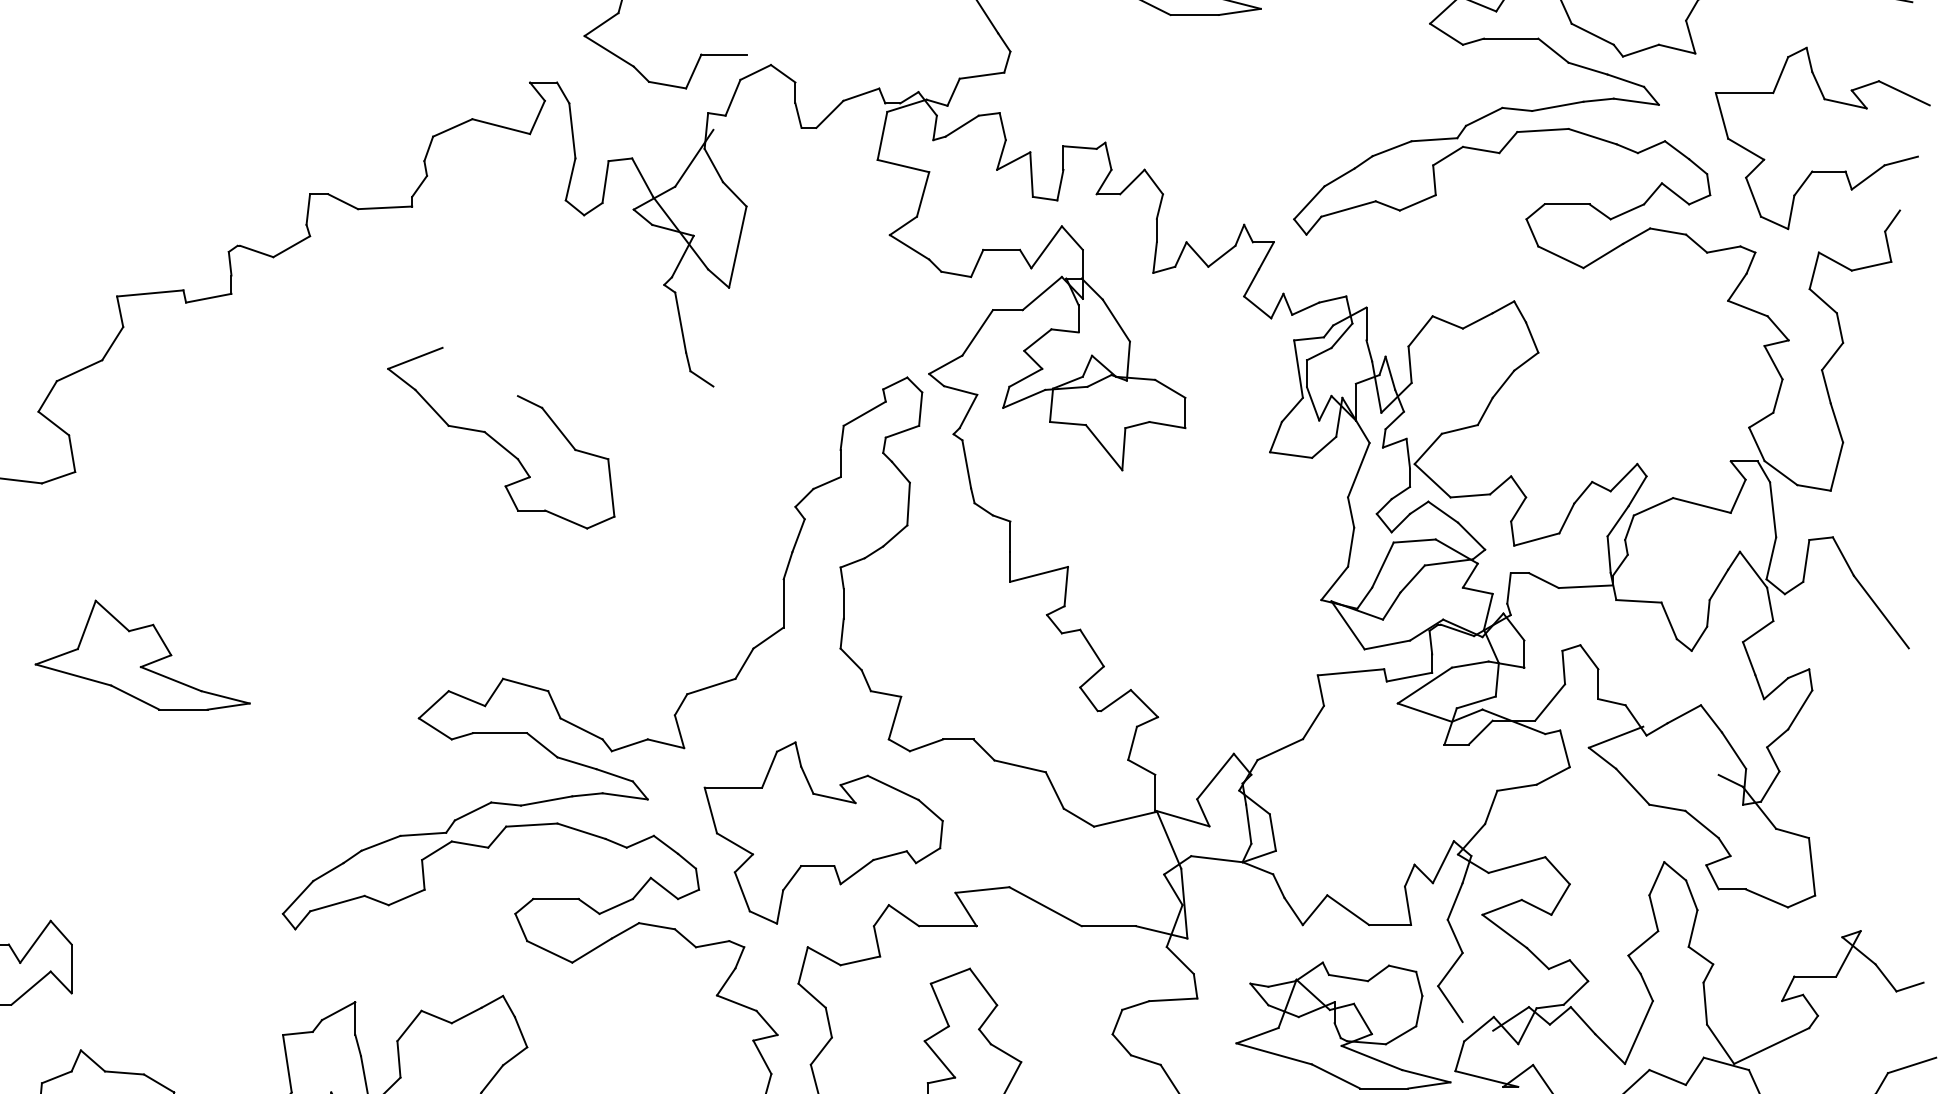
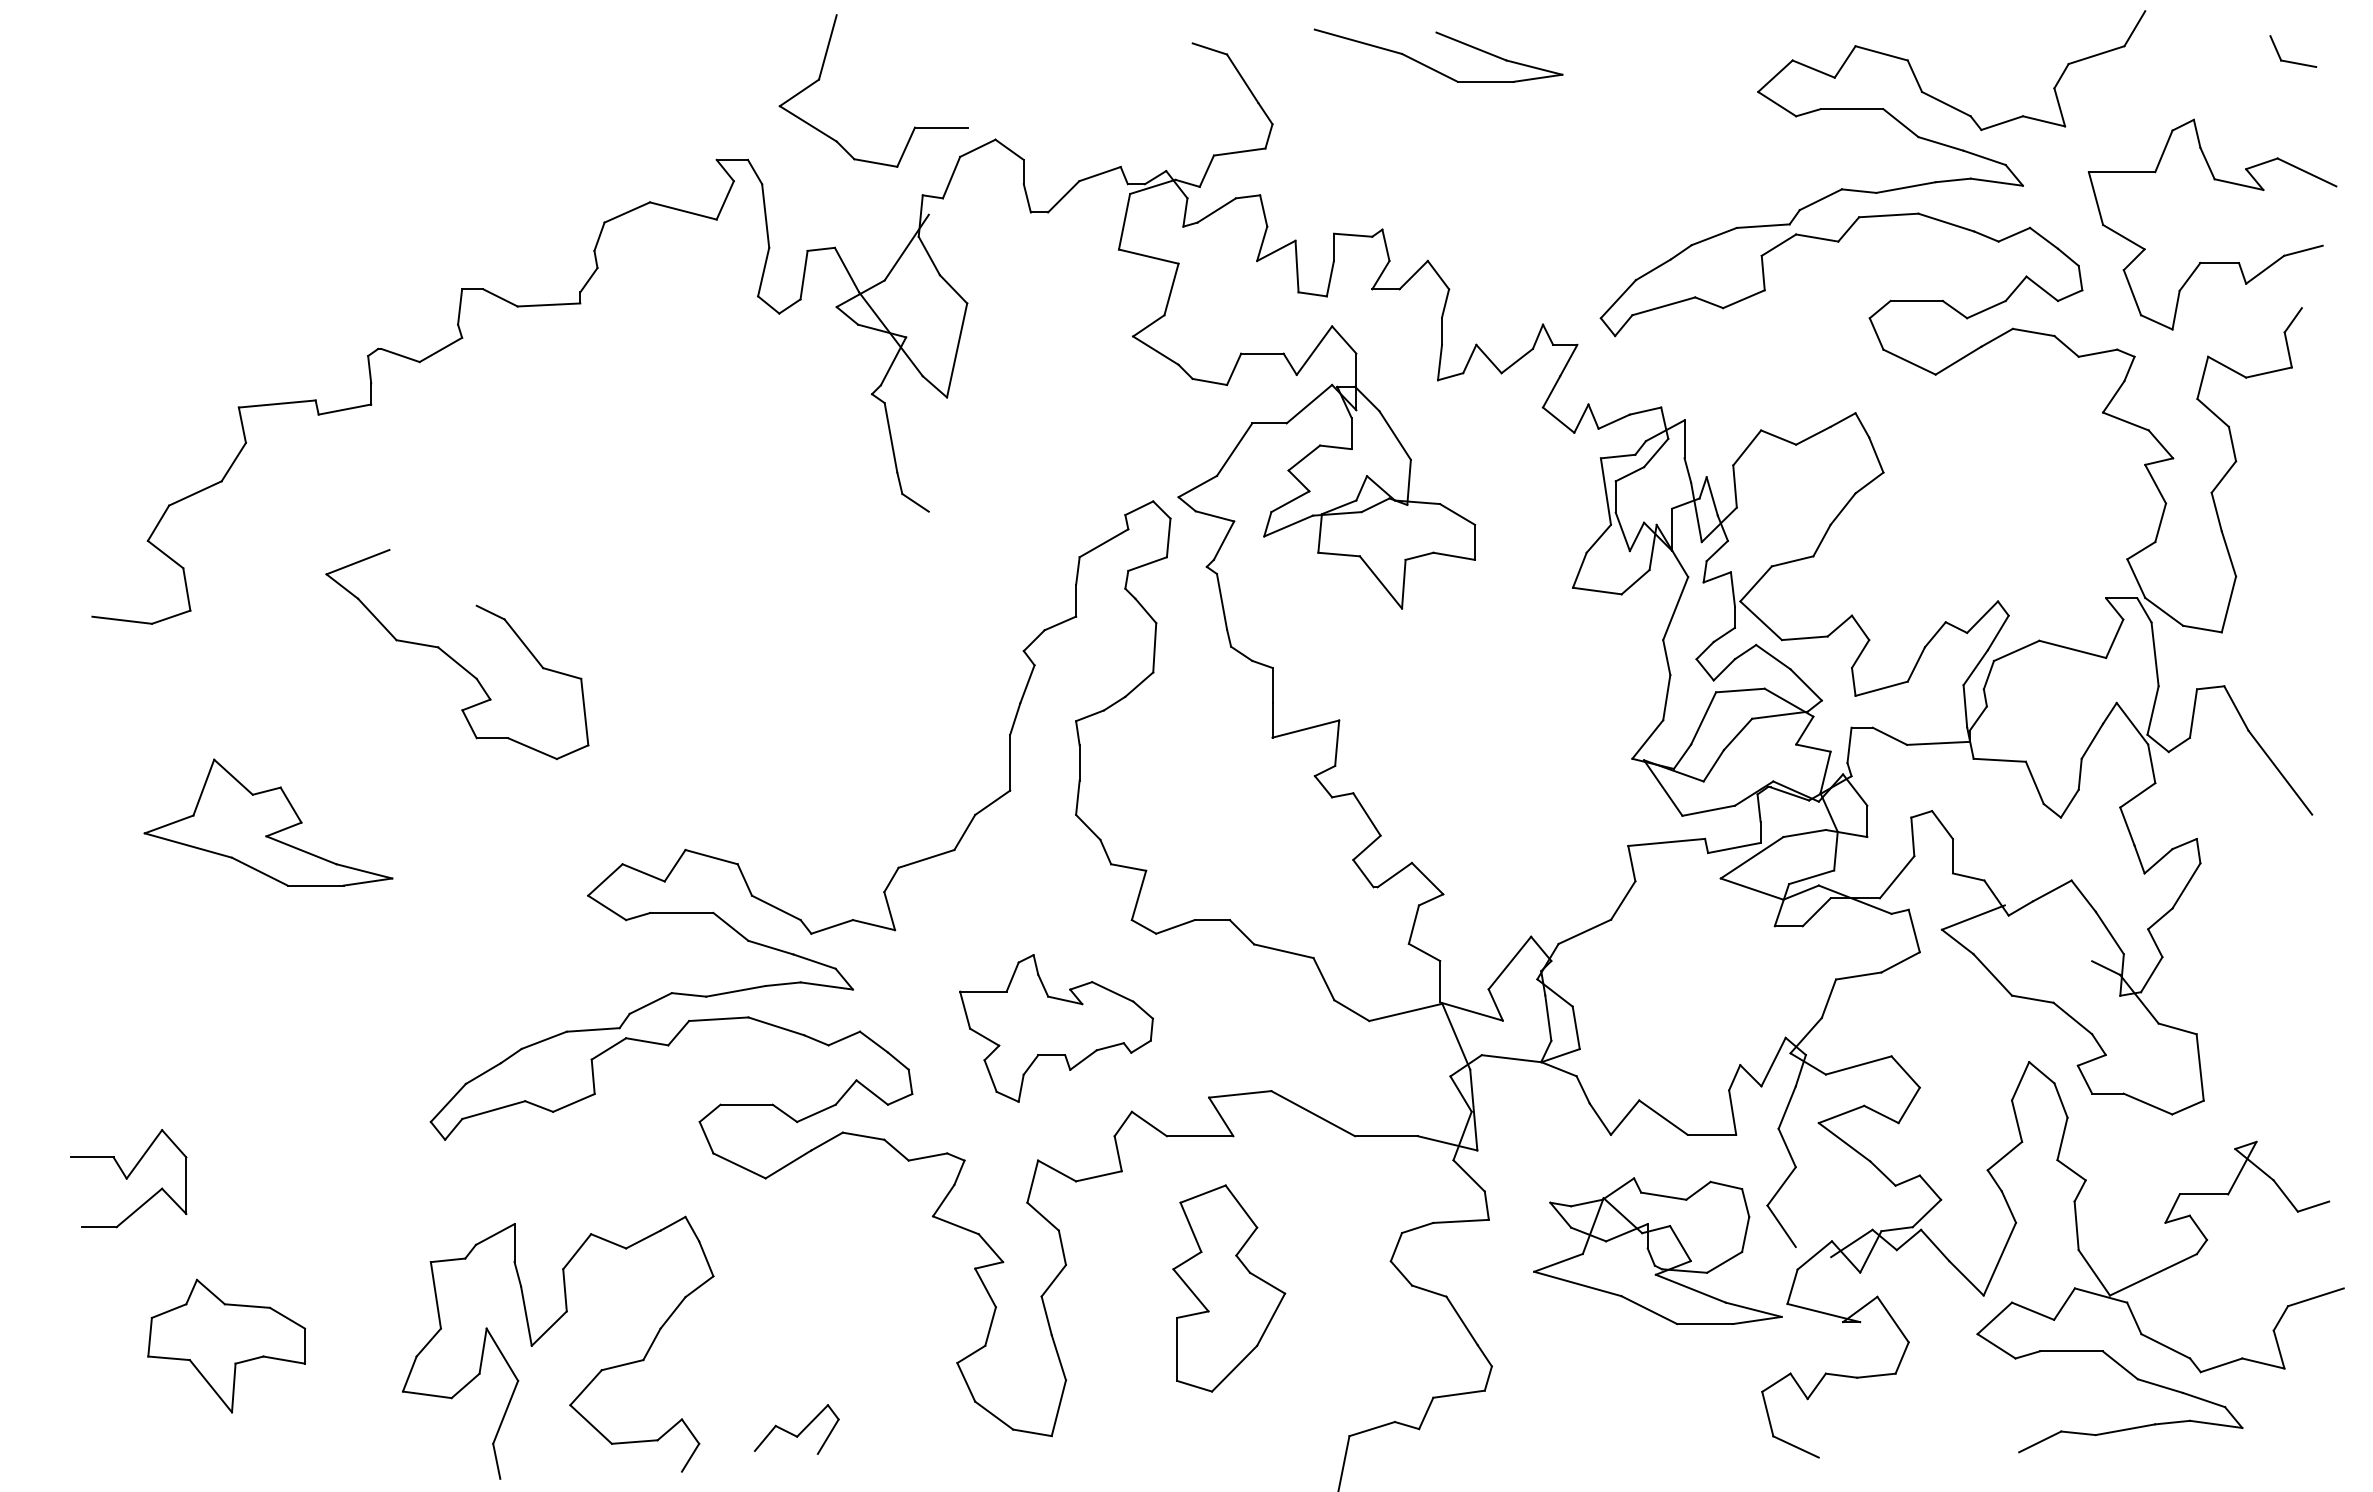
part: (501, 438) -> (457, 654), moved
part: (823, 833) -> (1056, 1028), size x0.7

